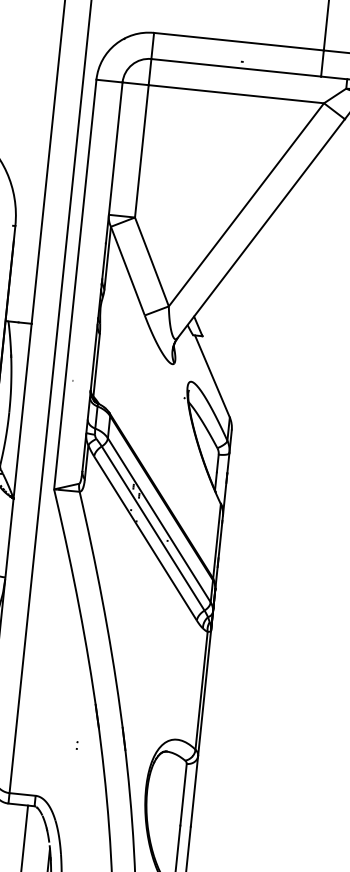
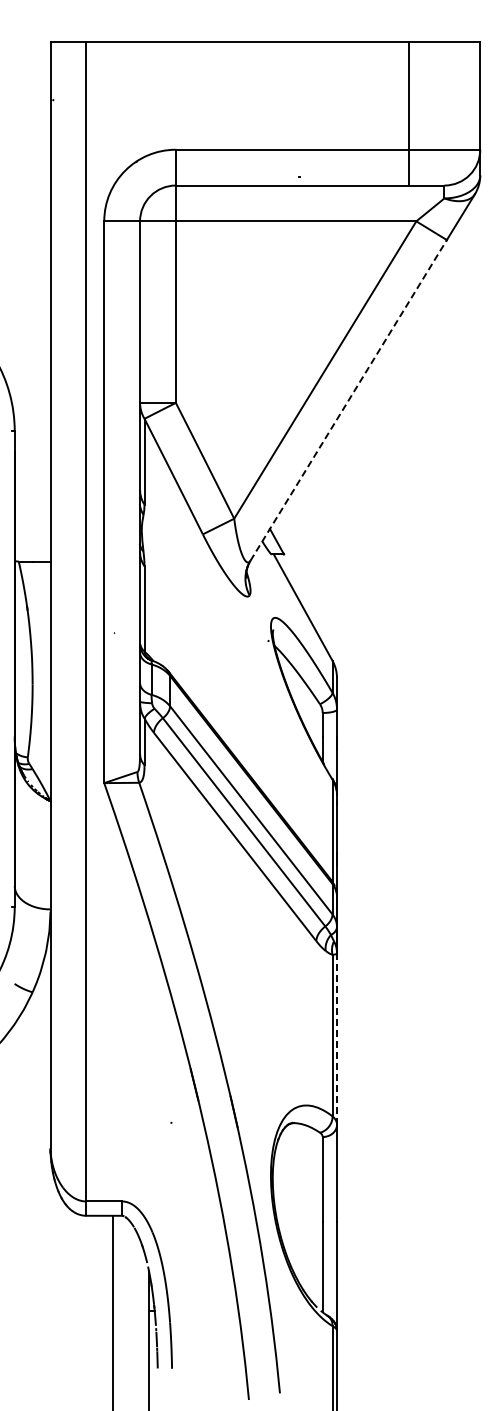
line: (261, 228) -> (348, 400), solid -> dashed
line: (204, 693) -> (337, 1038), solid -> dashed

